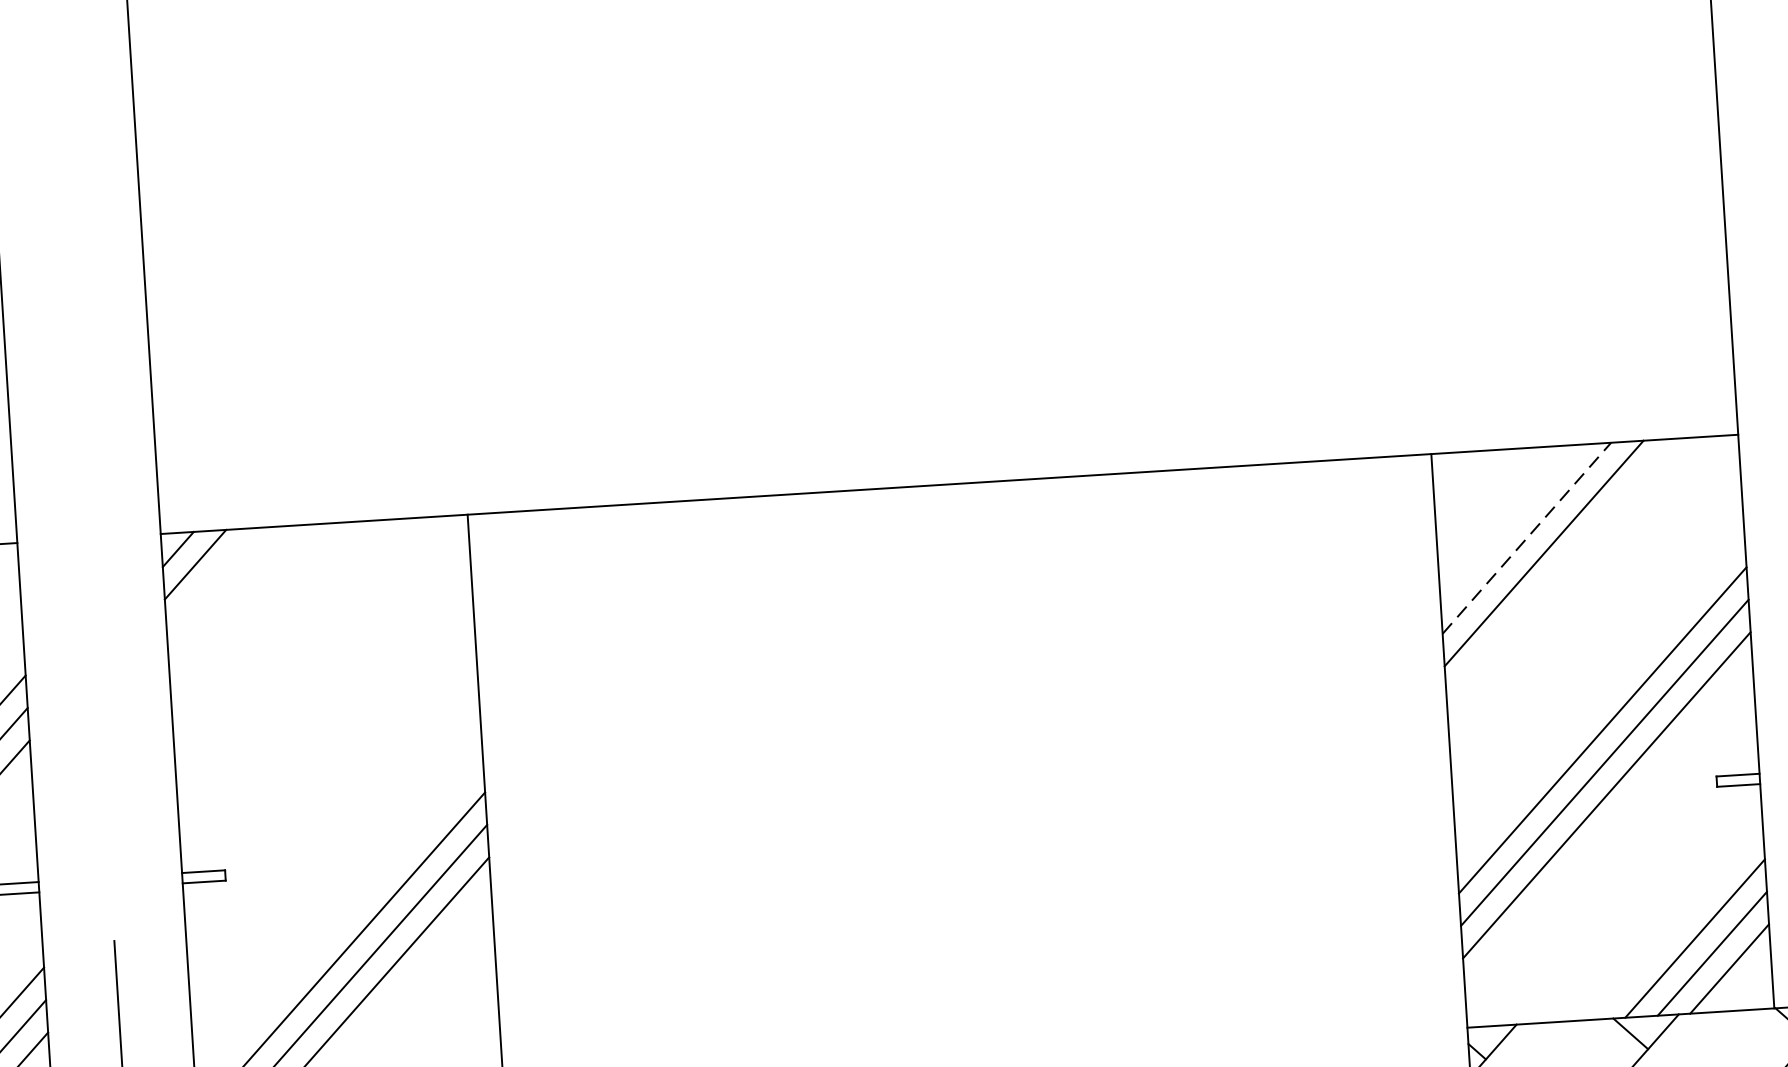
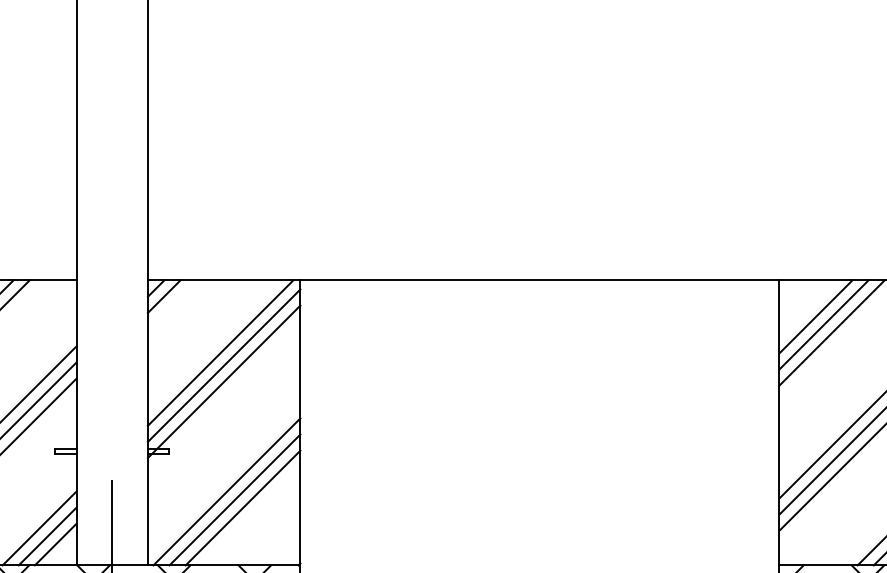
line: (1508, 522) -> (815, 316), added
line: (1528, 537) -> (824, 324), dashed -> solid
line: (315, 669) -> (220, 352), added
line: (323, 695) -> (223, 365), added
line: (325, 727) -> (223, 381), added

